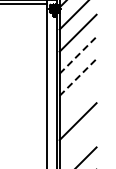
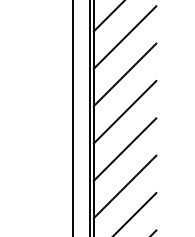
line: (78, 54) -> (125, 36), dashed -> solid
line: (78, 77) -> (125, 74), dashed -> solid
line: (77, 99) -> (124, 112), added
line: (77, 143) -> (124, 186), added

